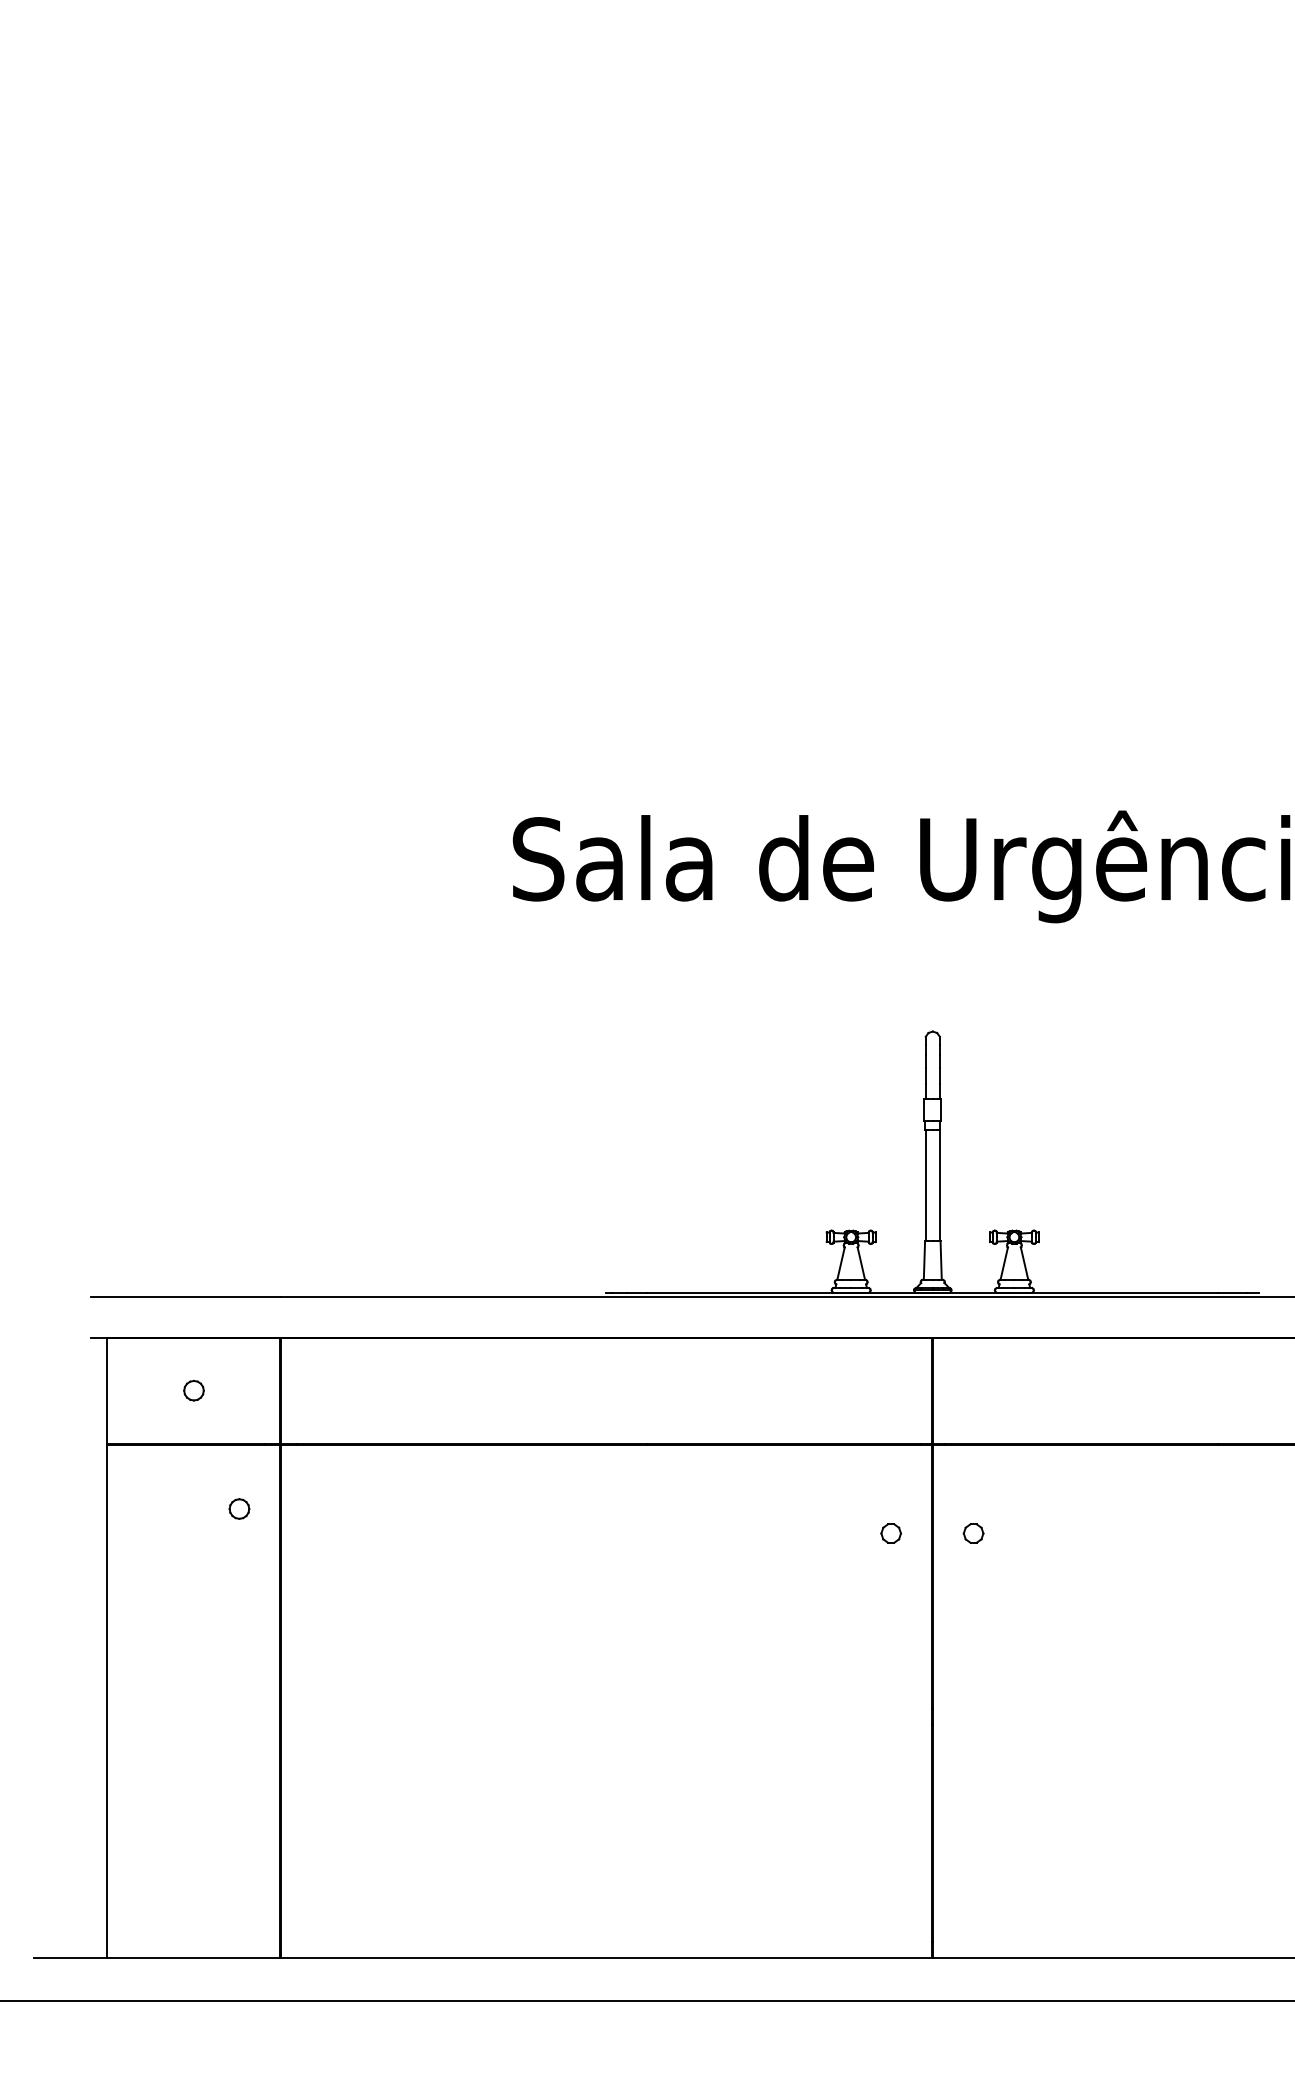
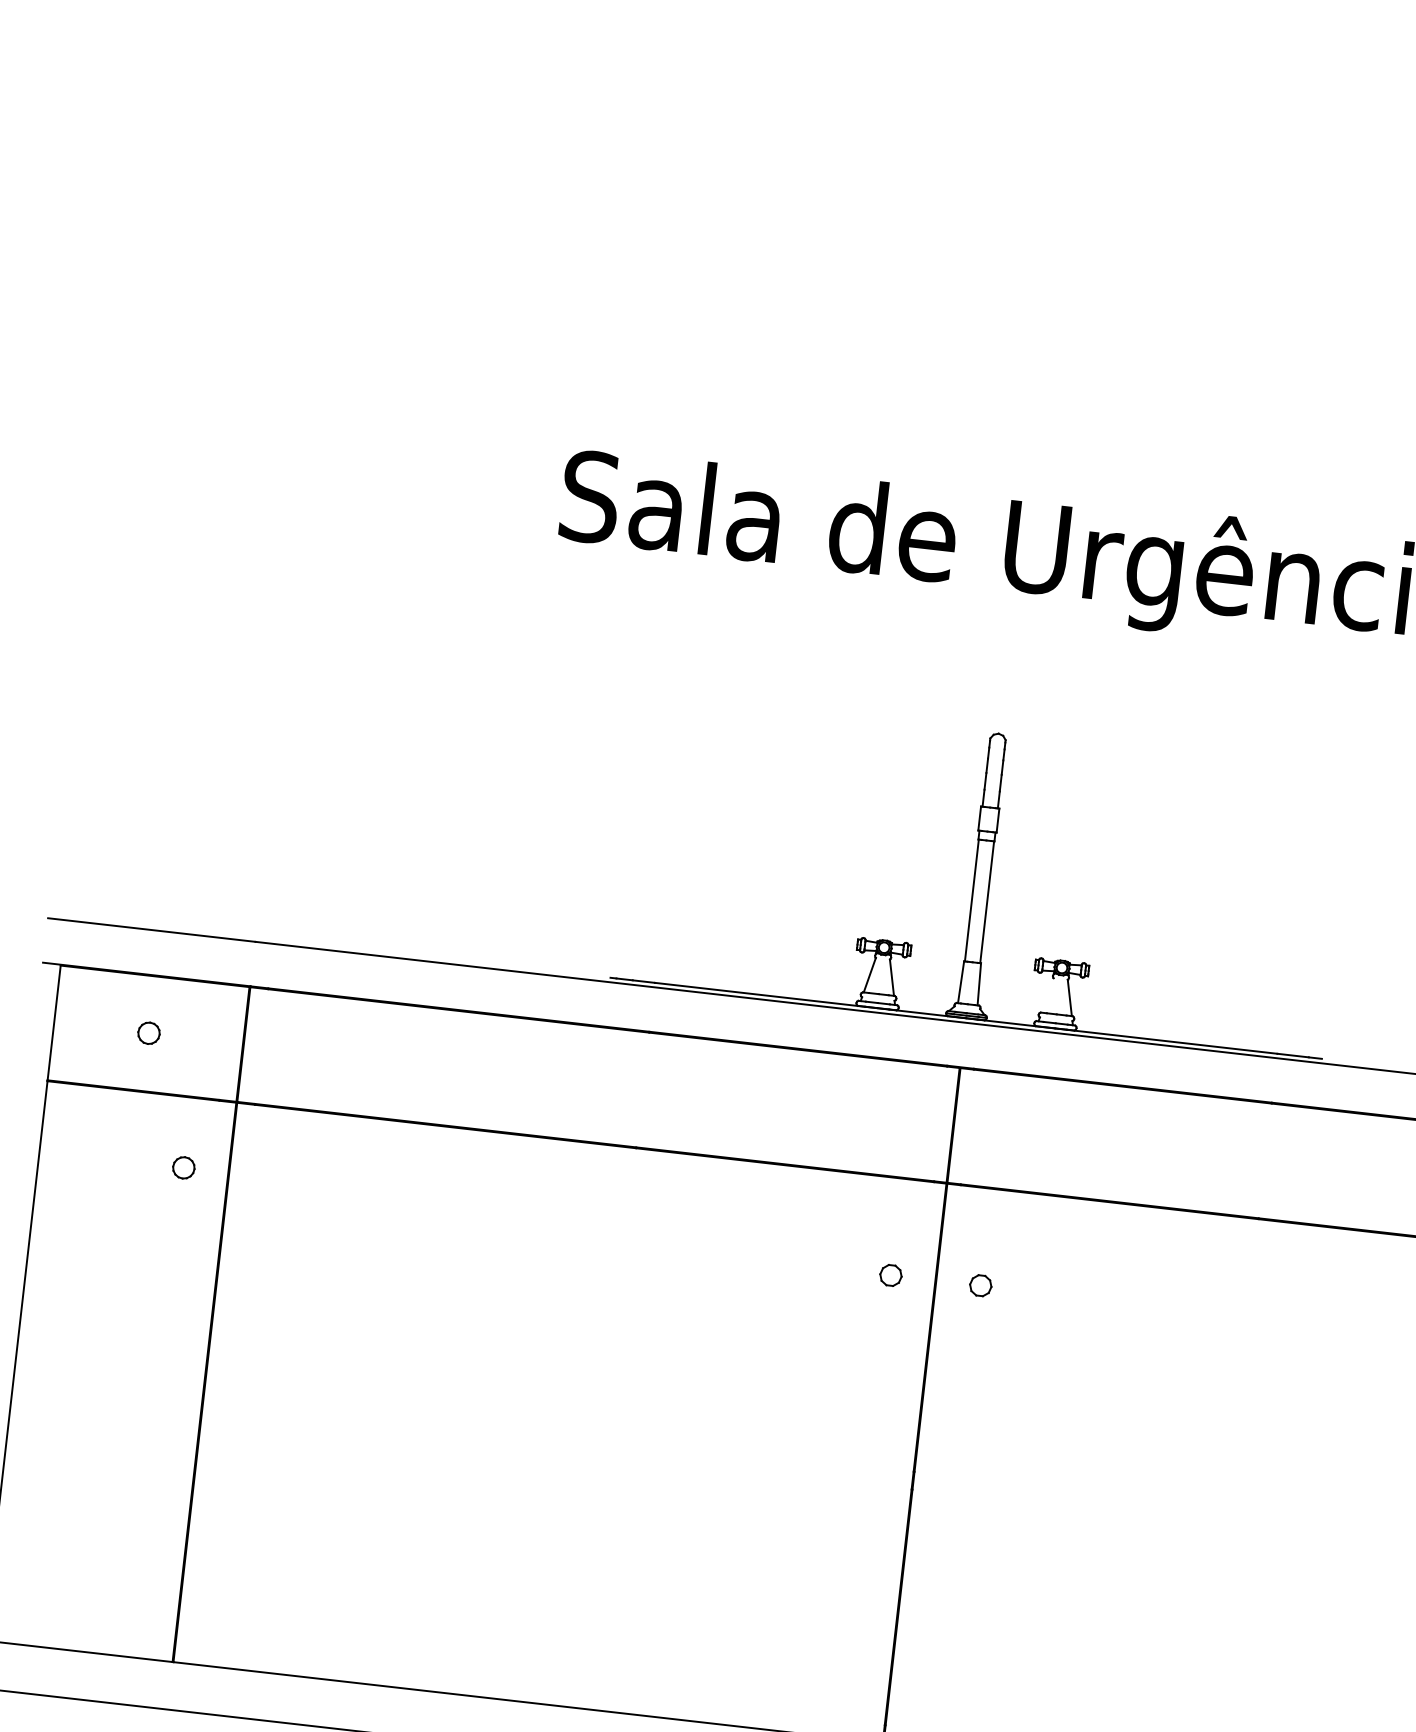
line: (1003, 1263) -> (1046, 995), removed

